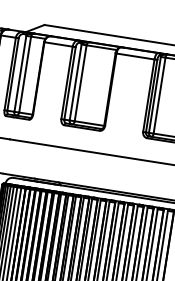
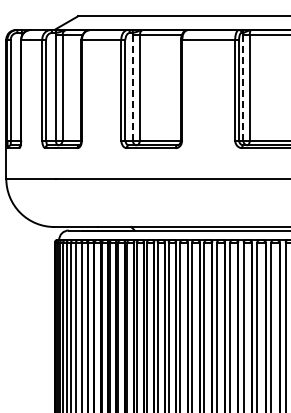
line: (75, 82) -> (132, 87), solid -> dashed
line: (155, 94) -> (243, 87), solid -> dashed

